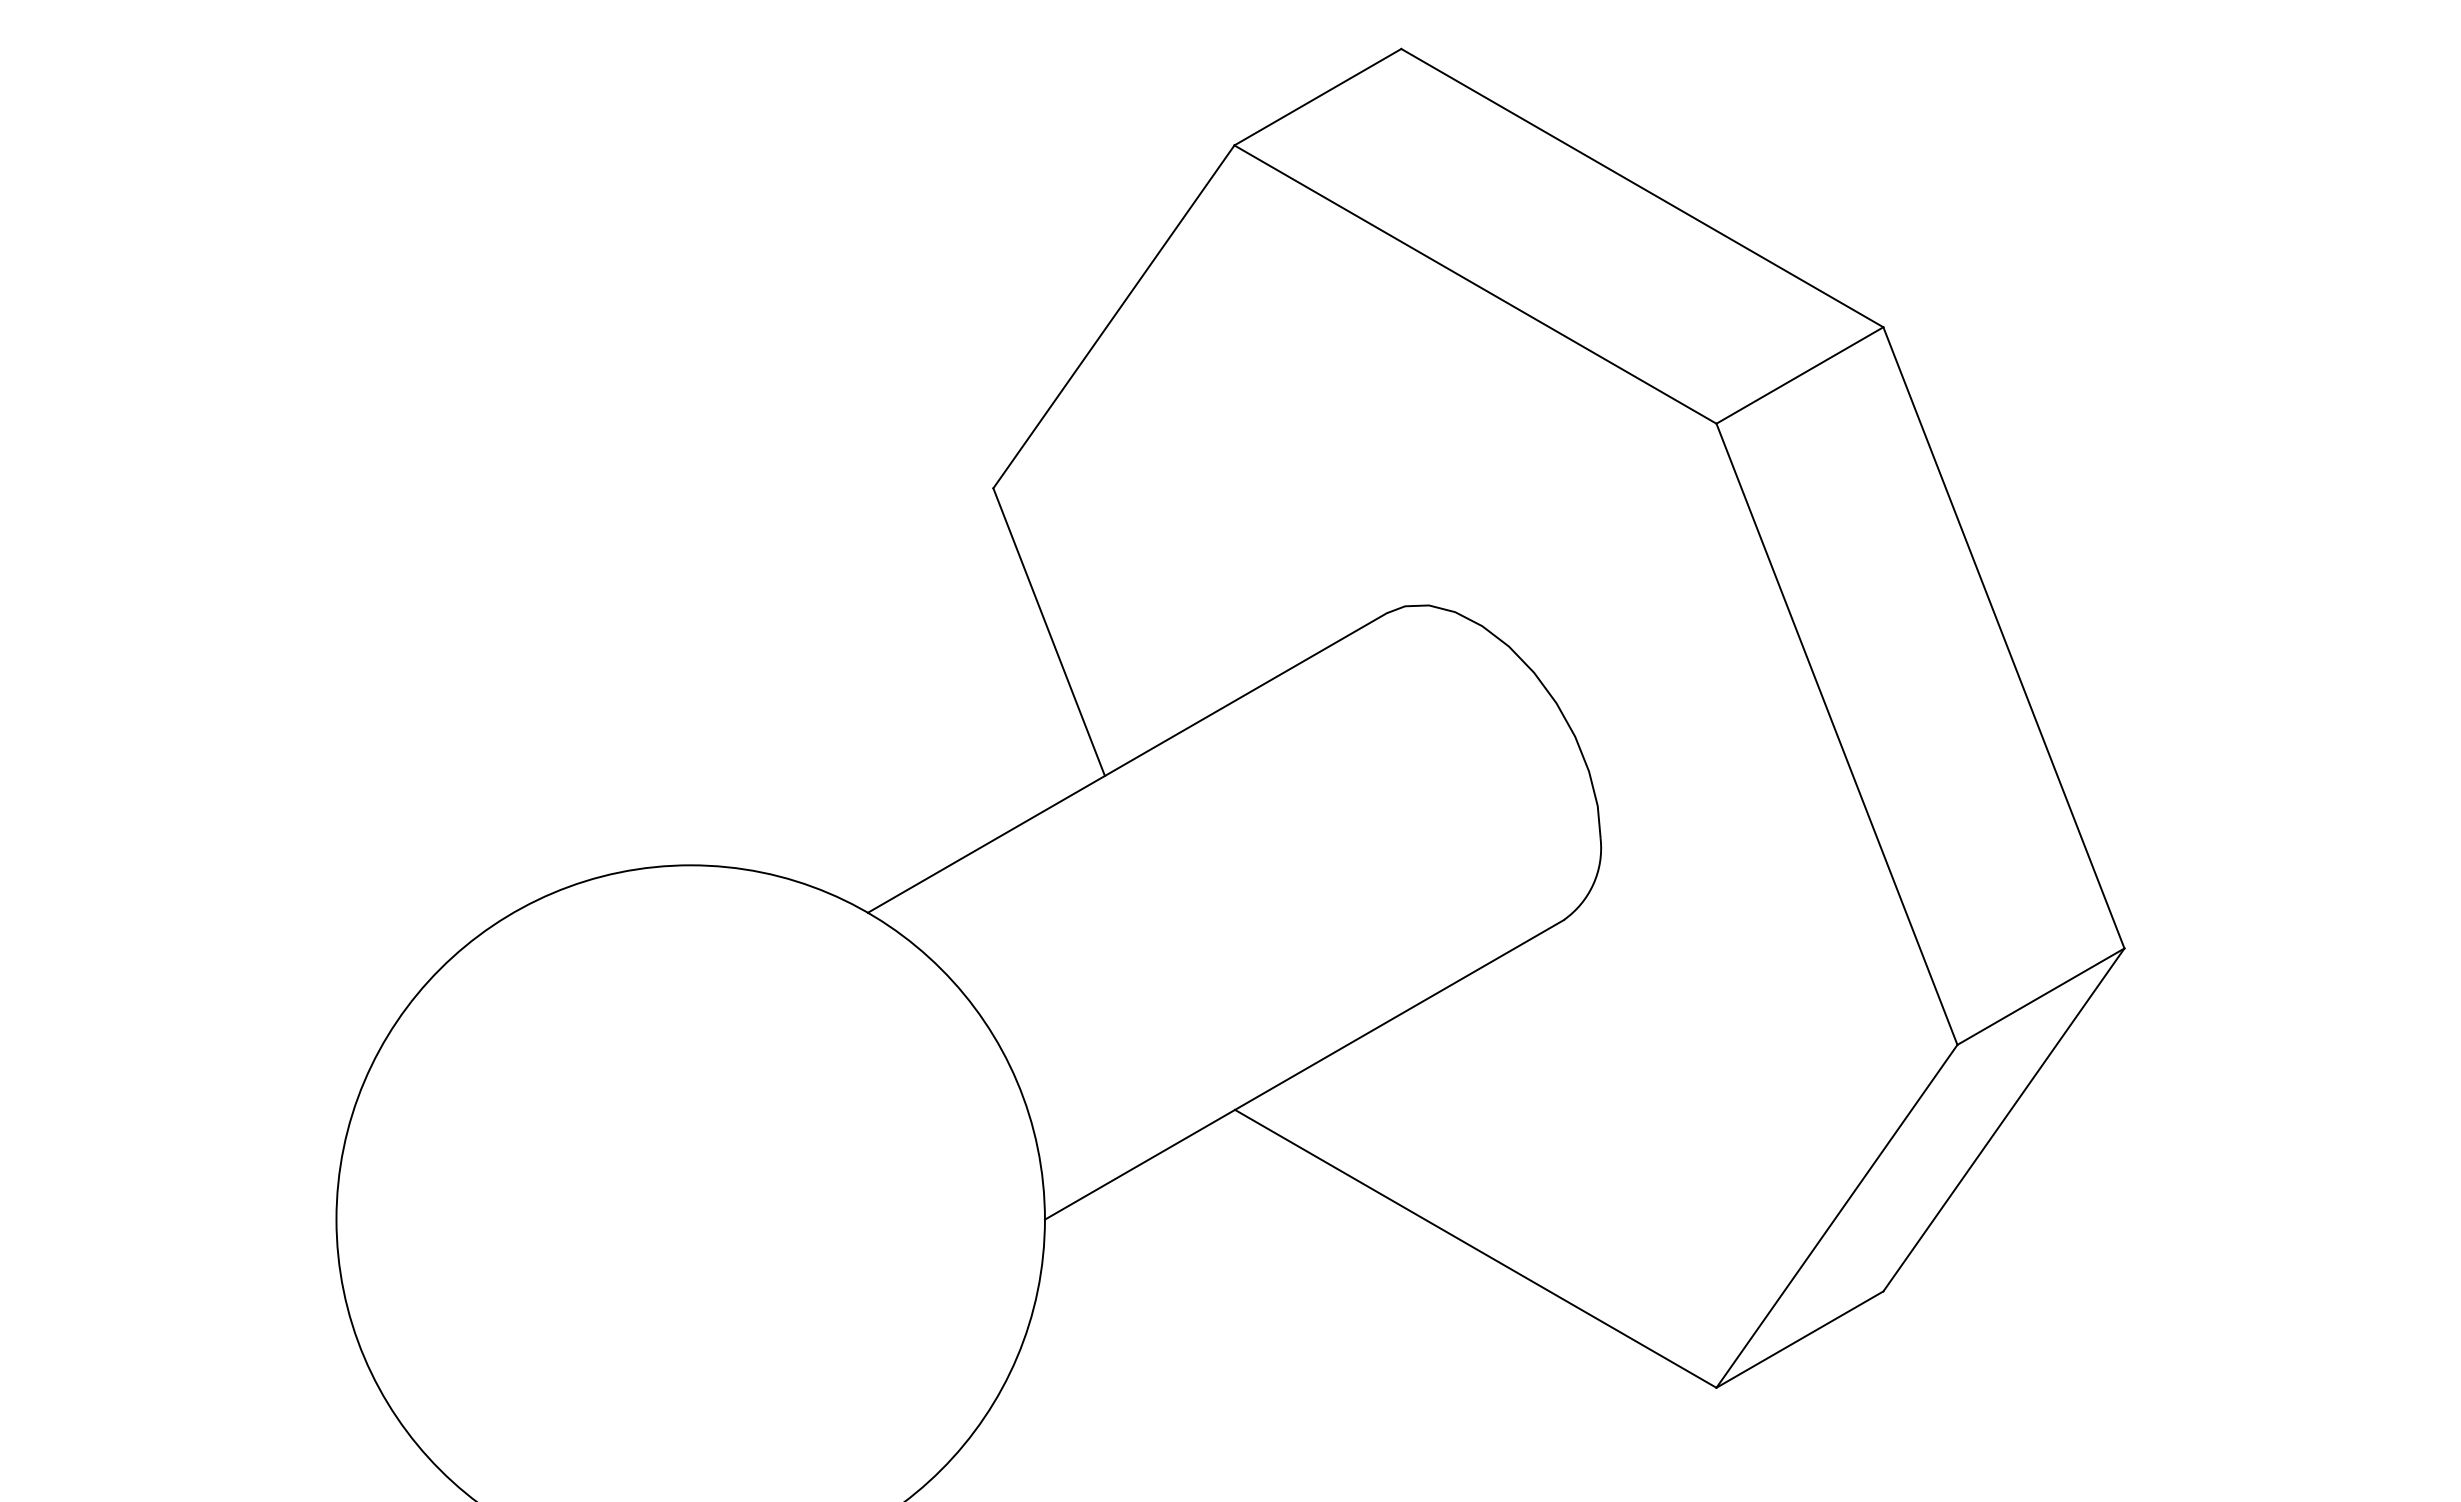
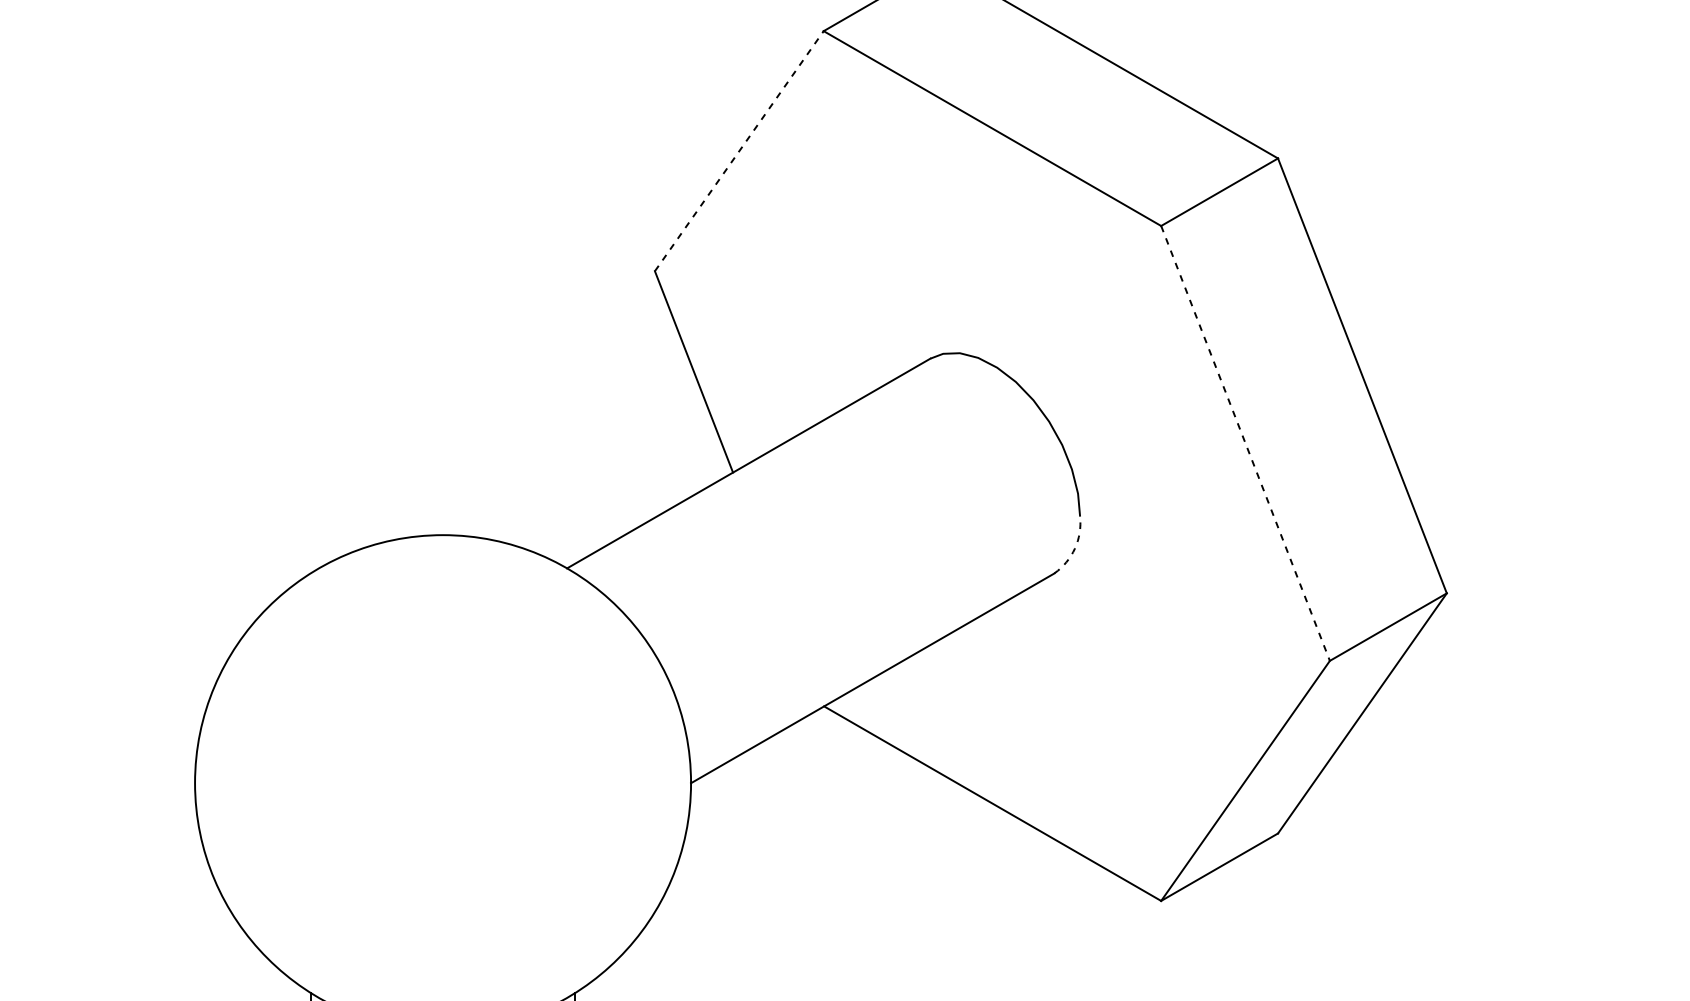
line: (1113, 316) -> (739, 150), solid -> dashed
line: (1837, 734) -> (1245, 443), solid -> dashed
arc: (1593, 884) -> (1075, 548), solid -> dashed

